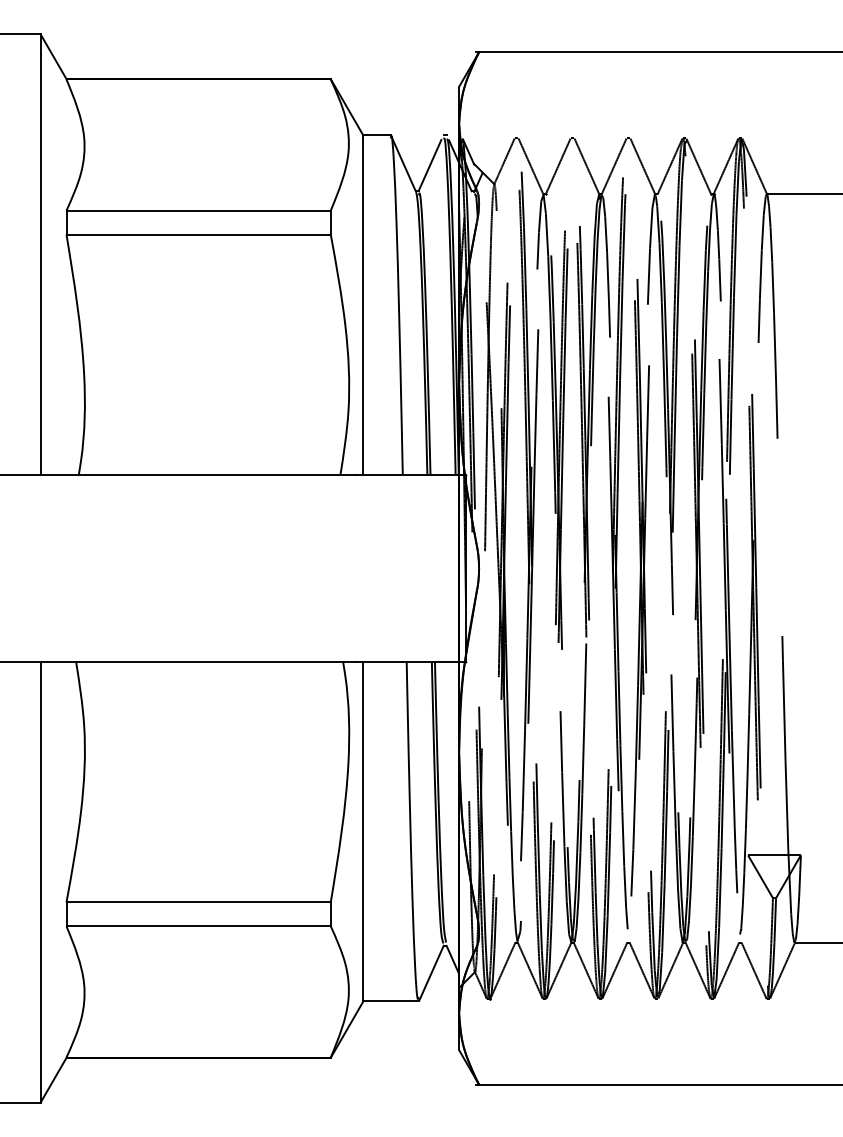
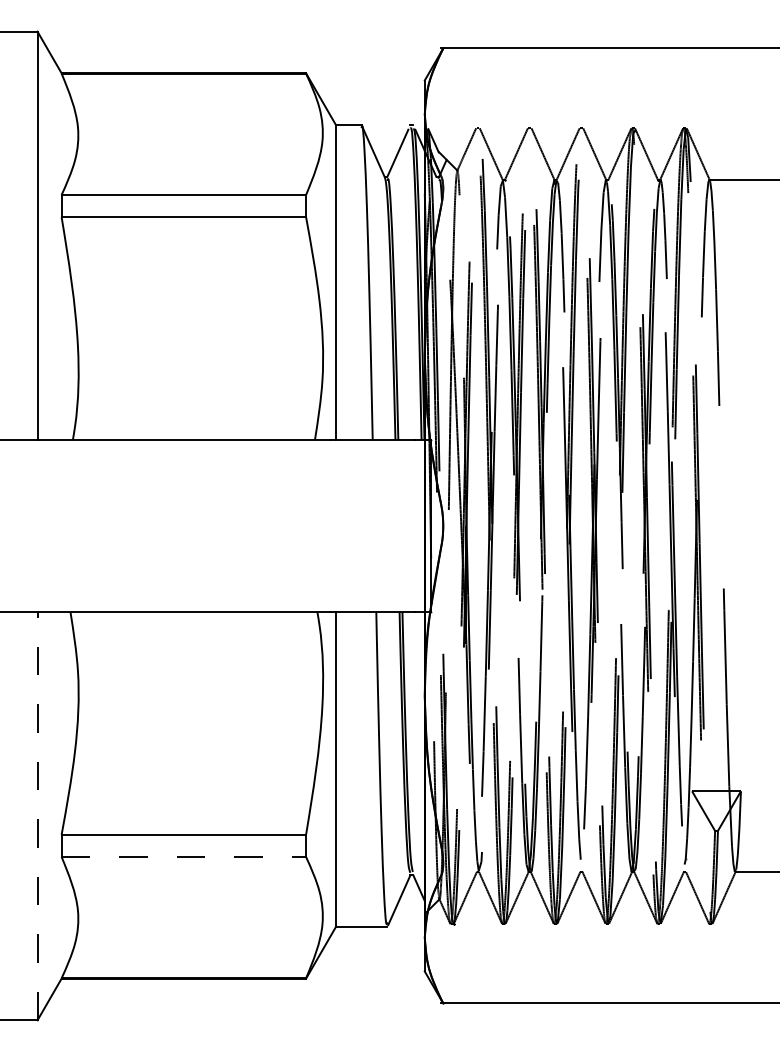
line: (40, 882) -> (37, 816), solid -> dashed
line: (199, 926) -> (184, 857), solid -> dashed

